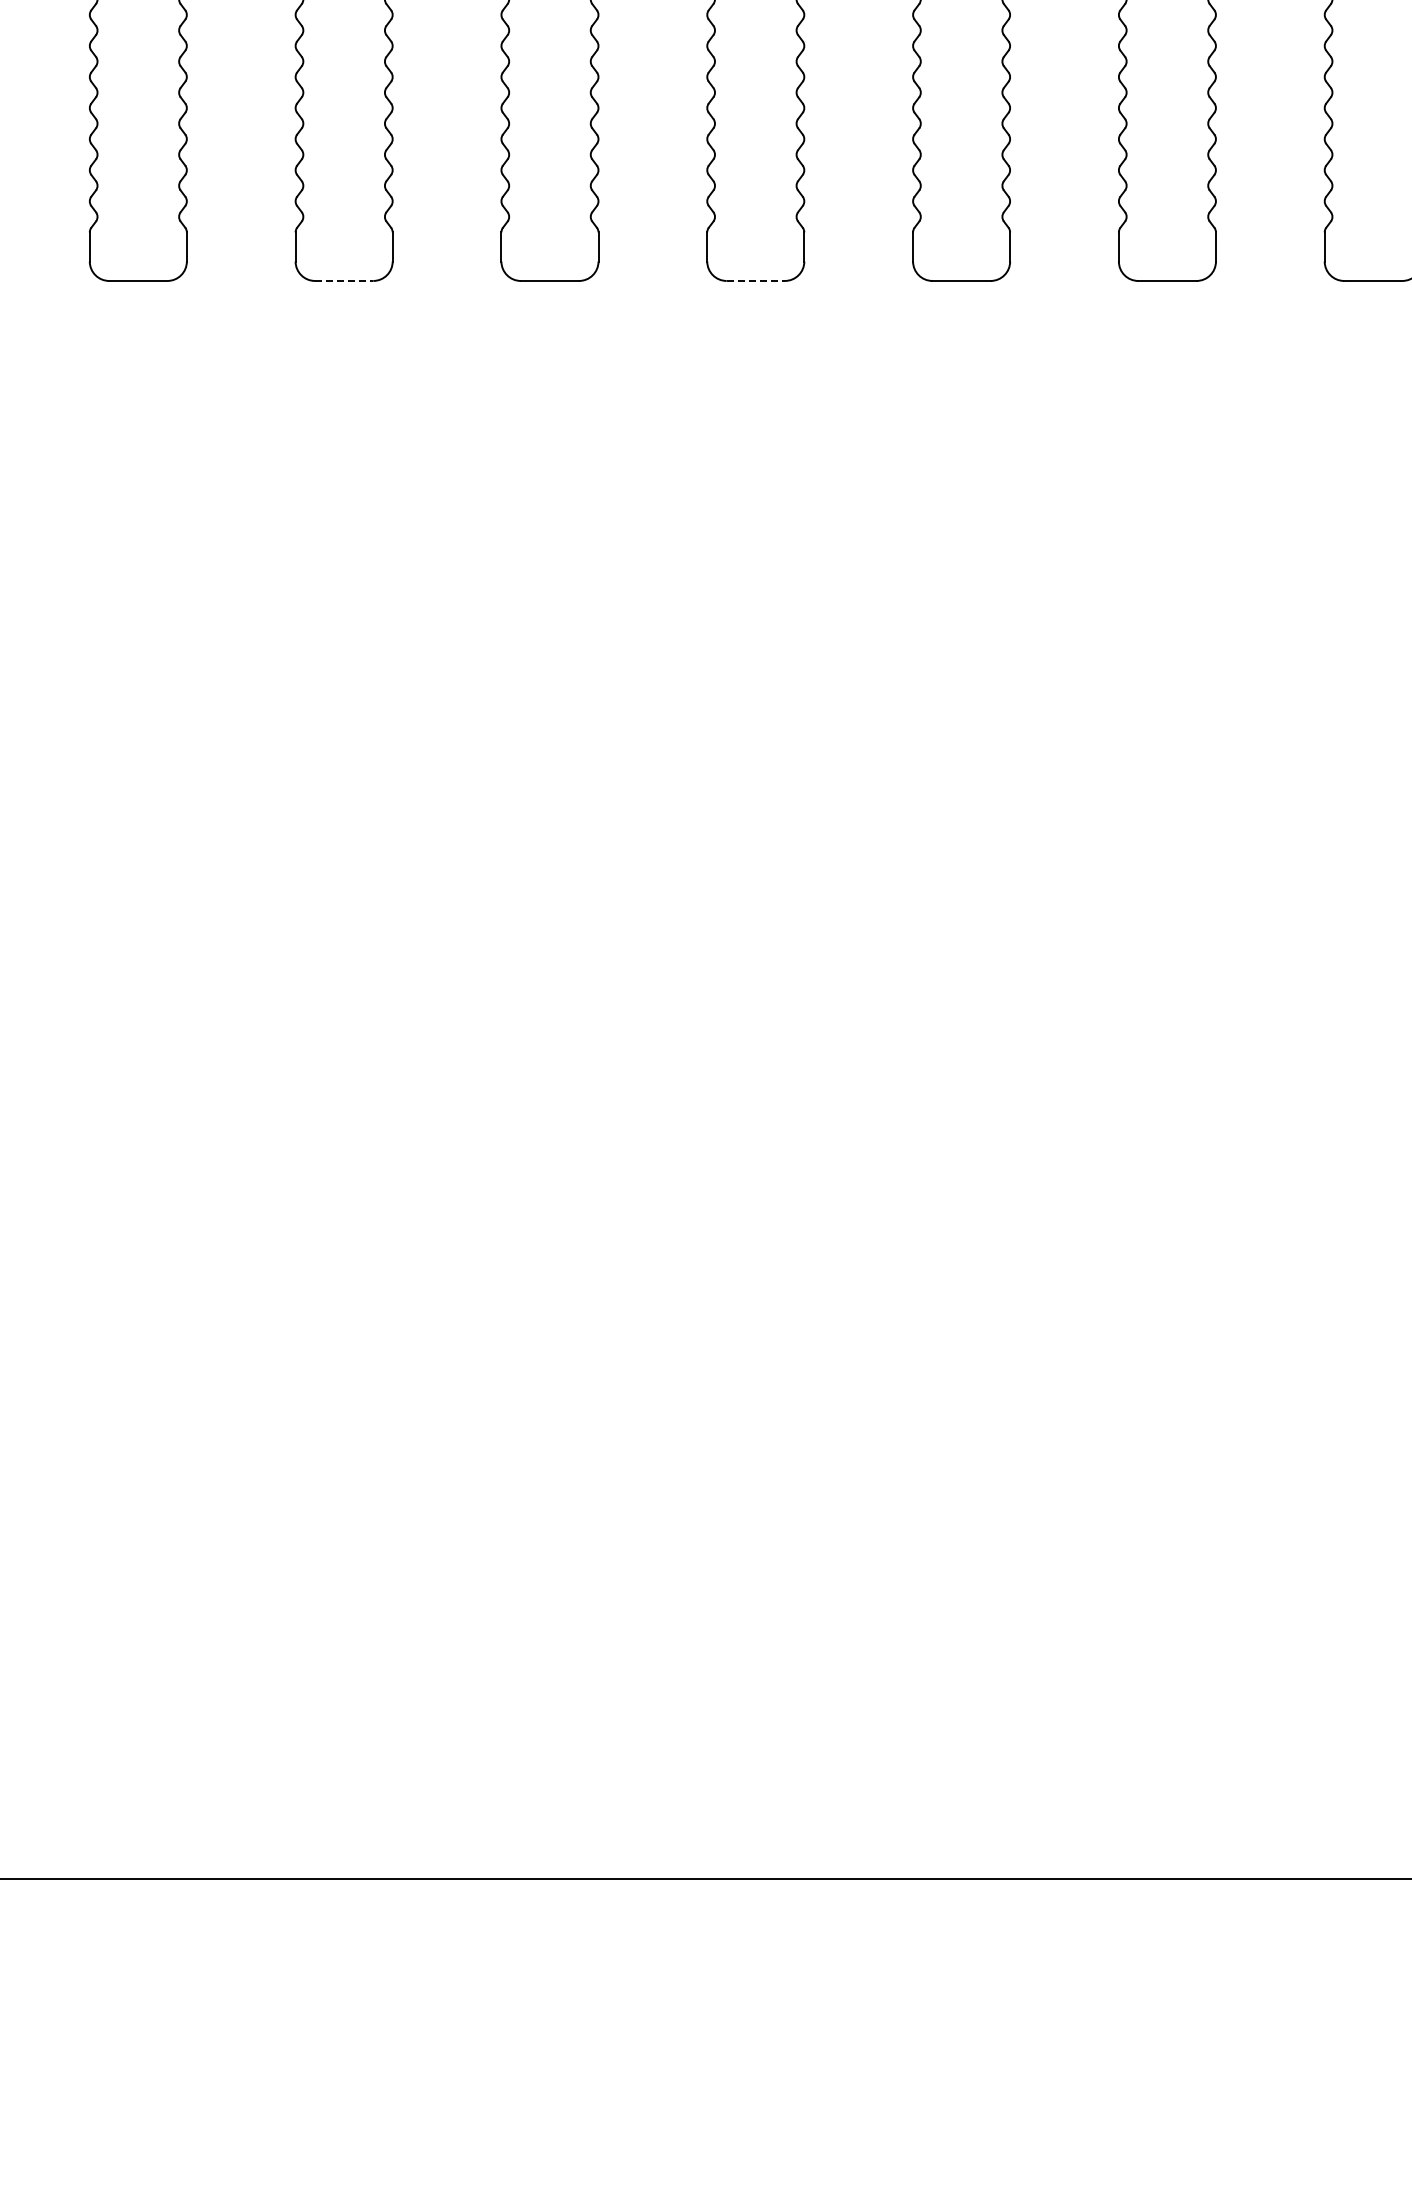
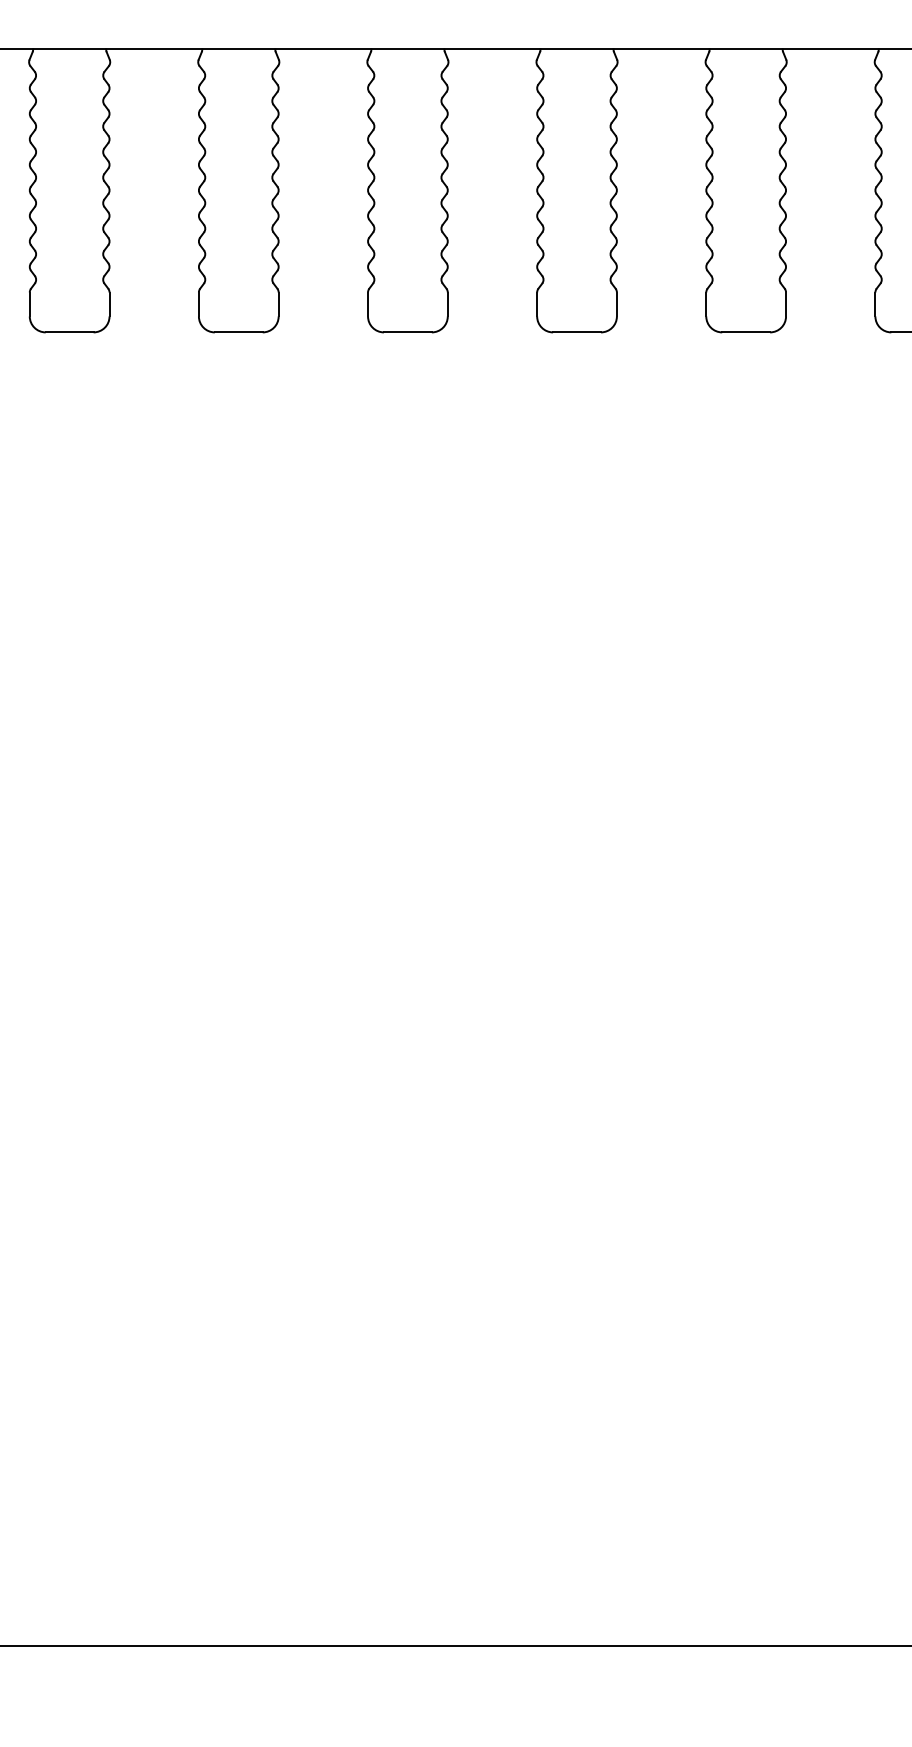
line: (344, 280) -> (69, 332), dashed -> solid
line: (756, 280) -> (408, 332), dashed -> solid

